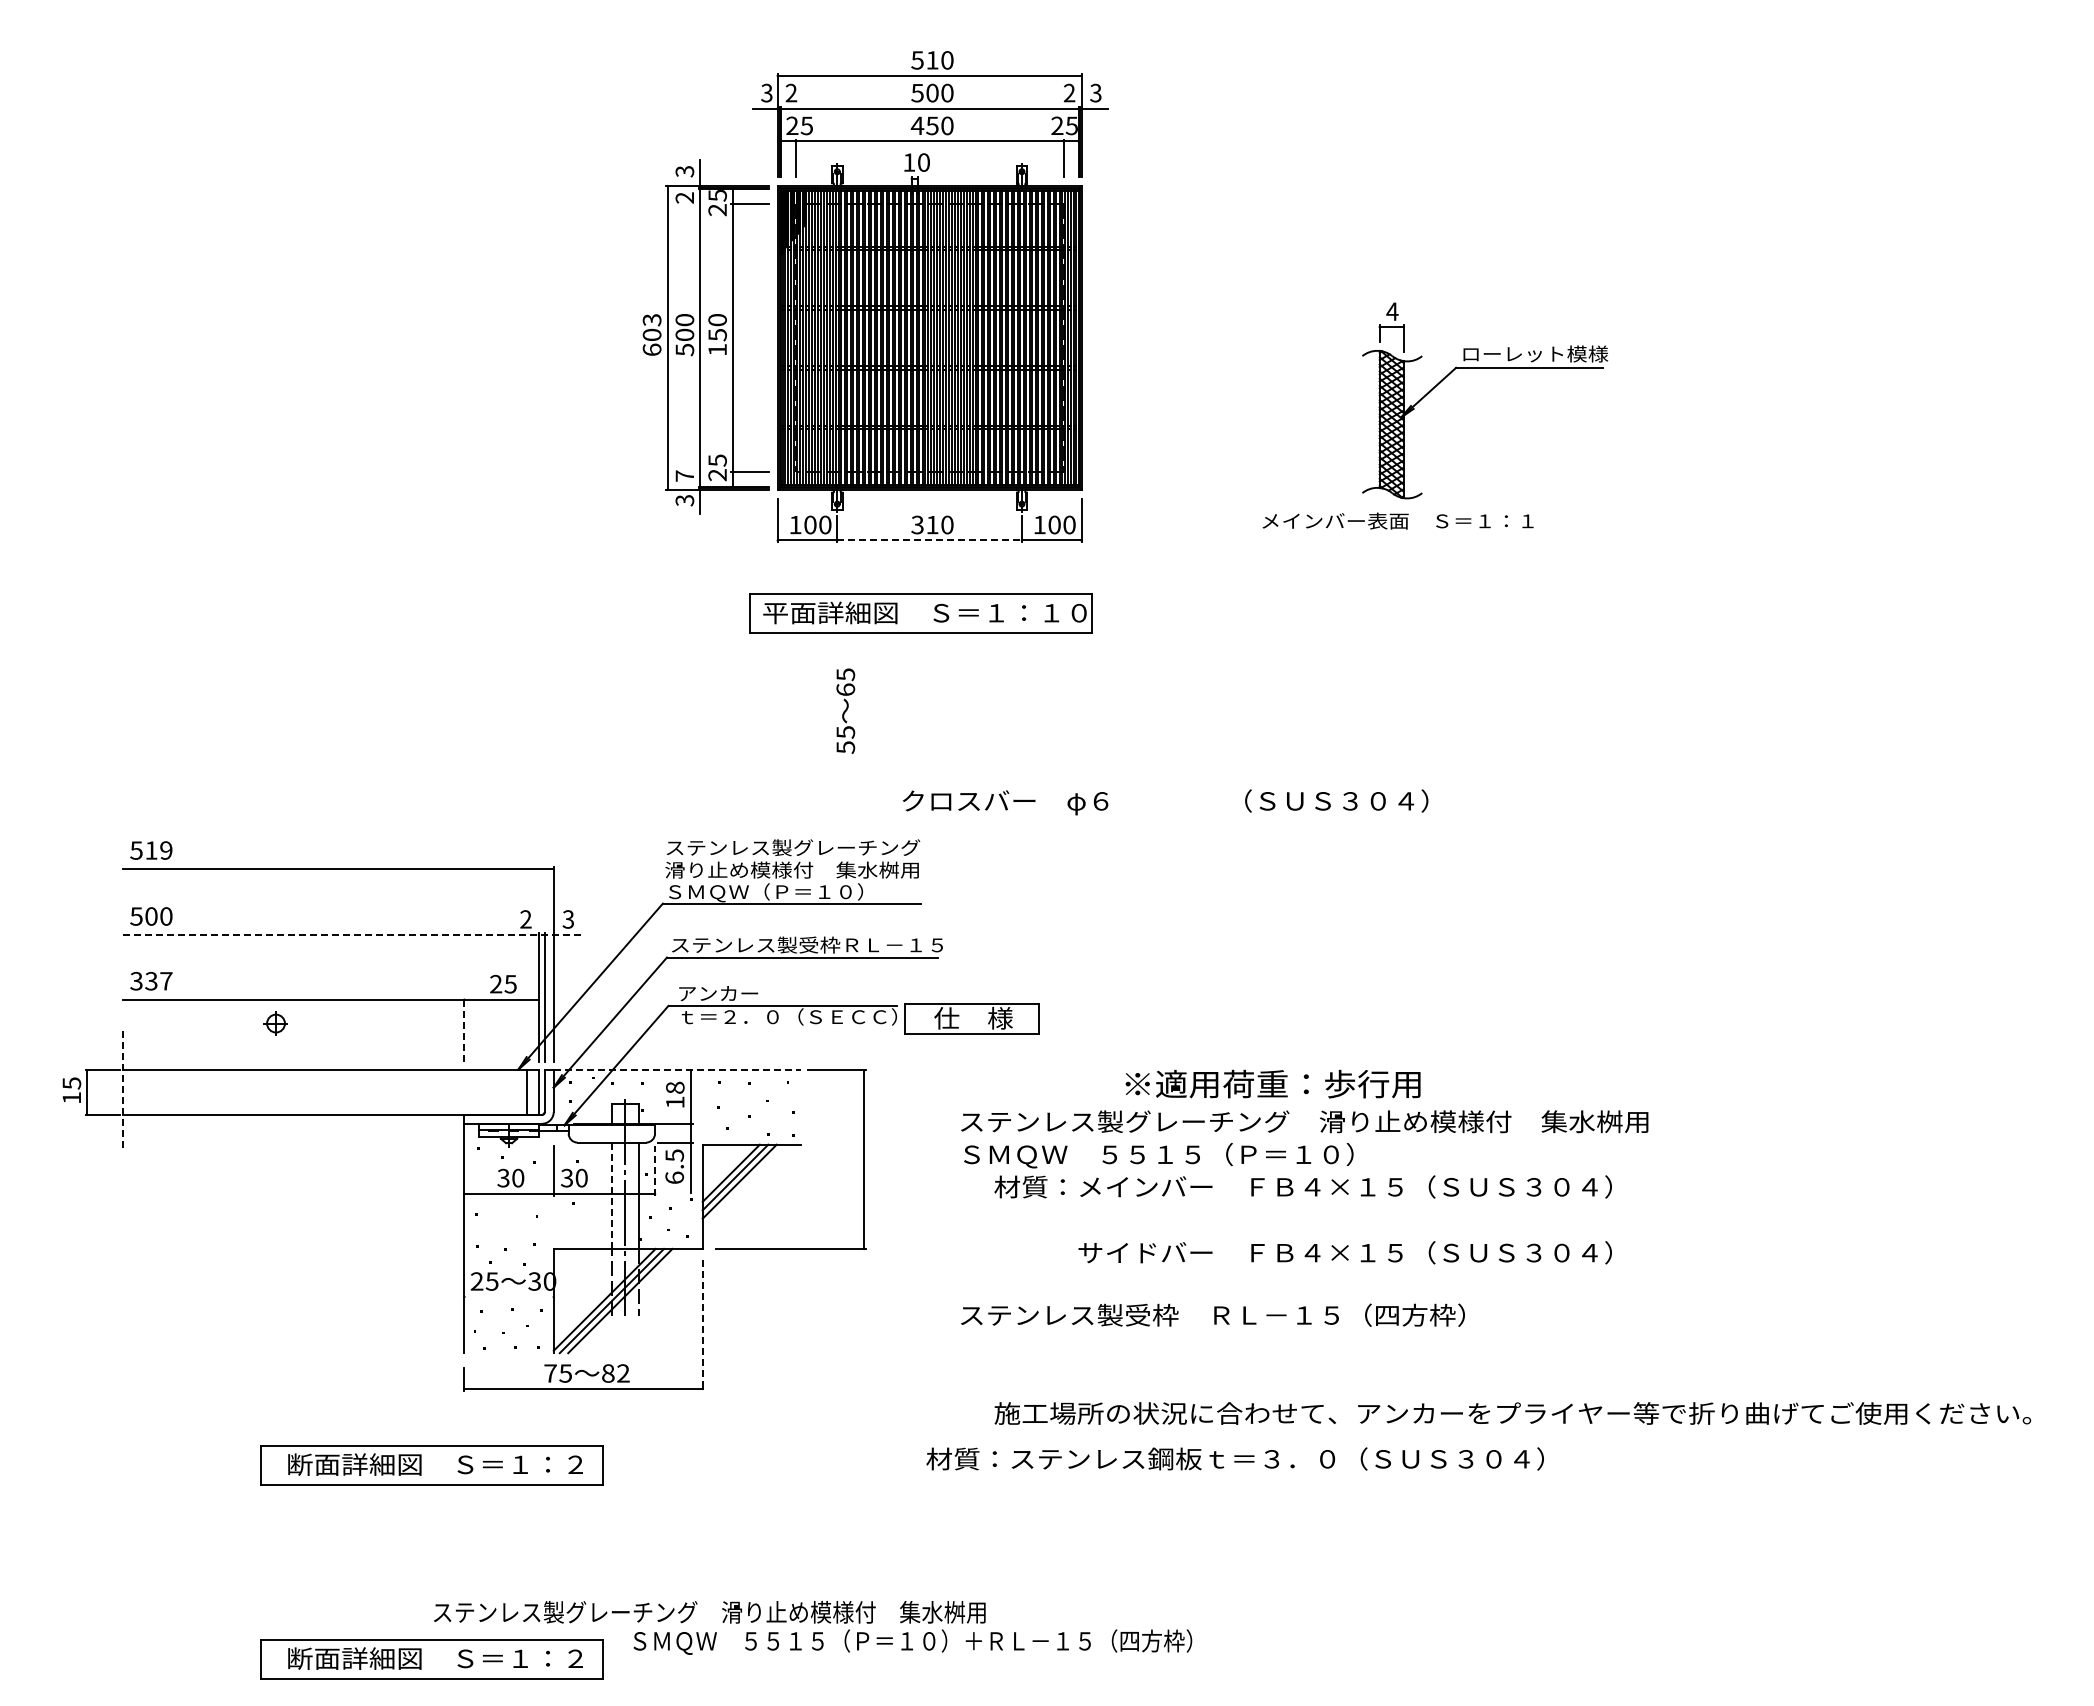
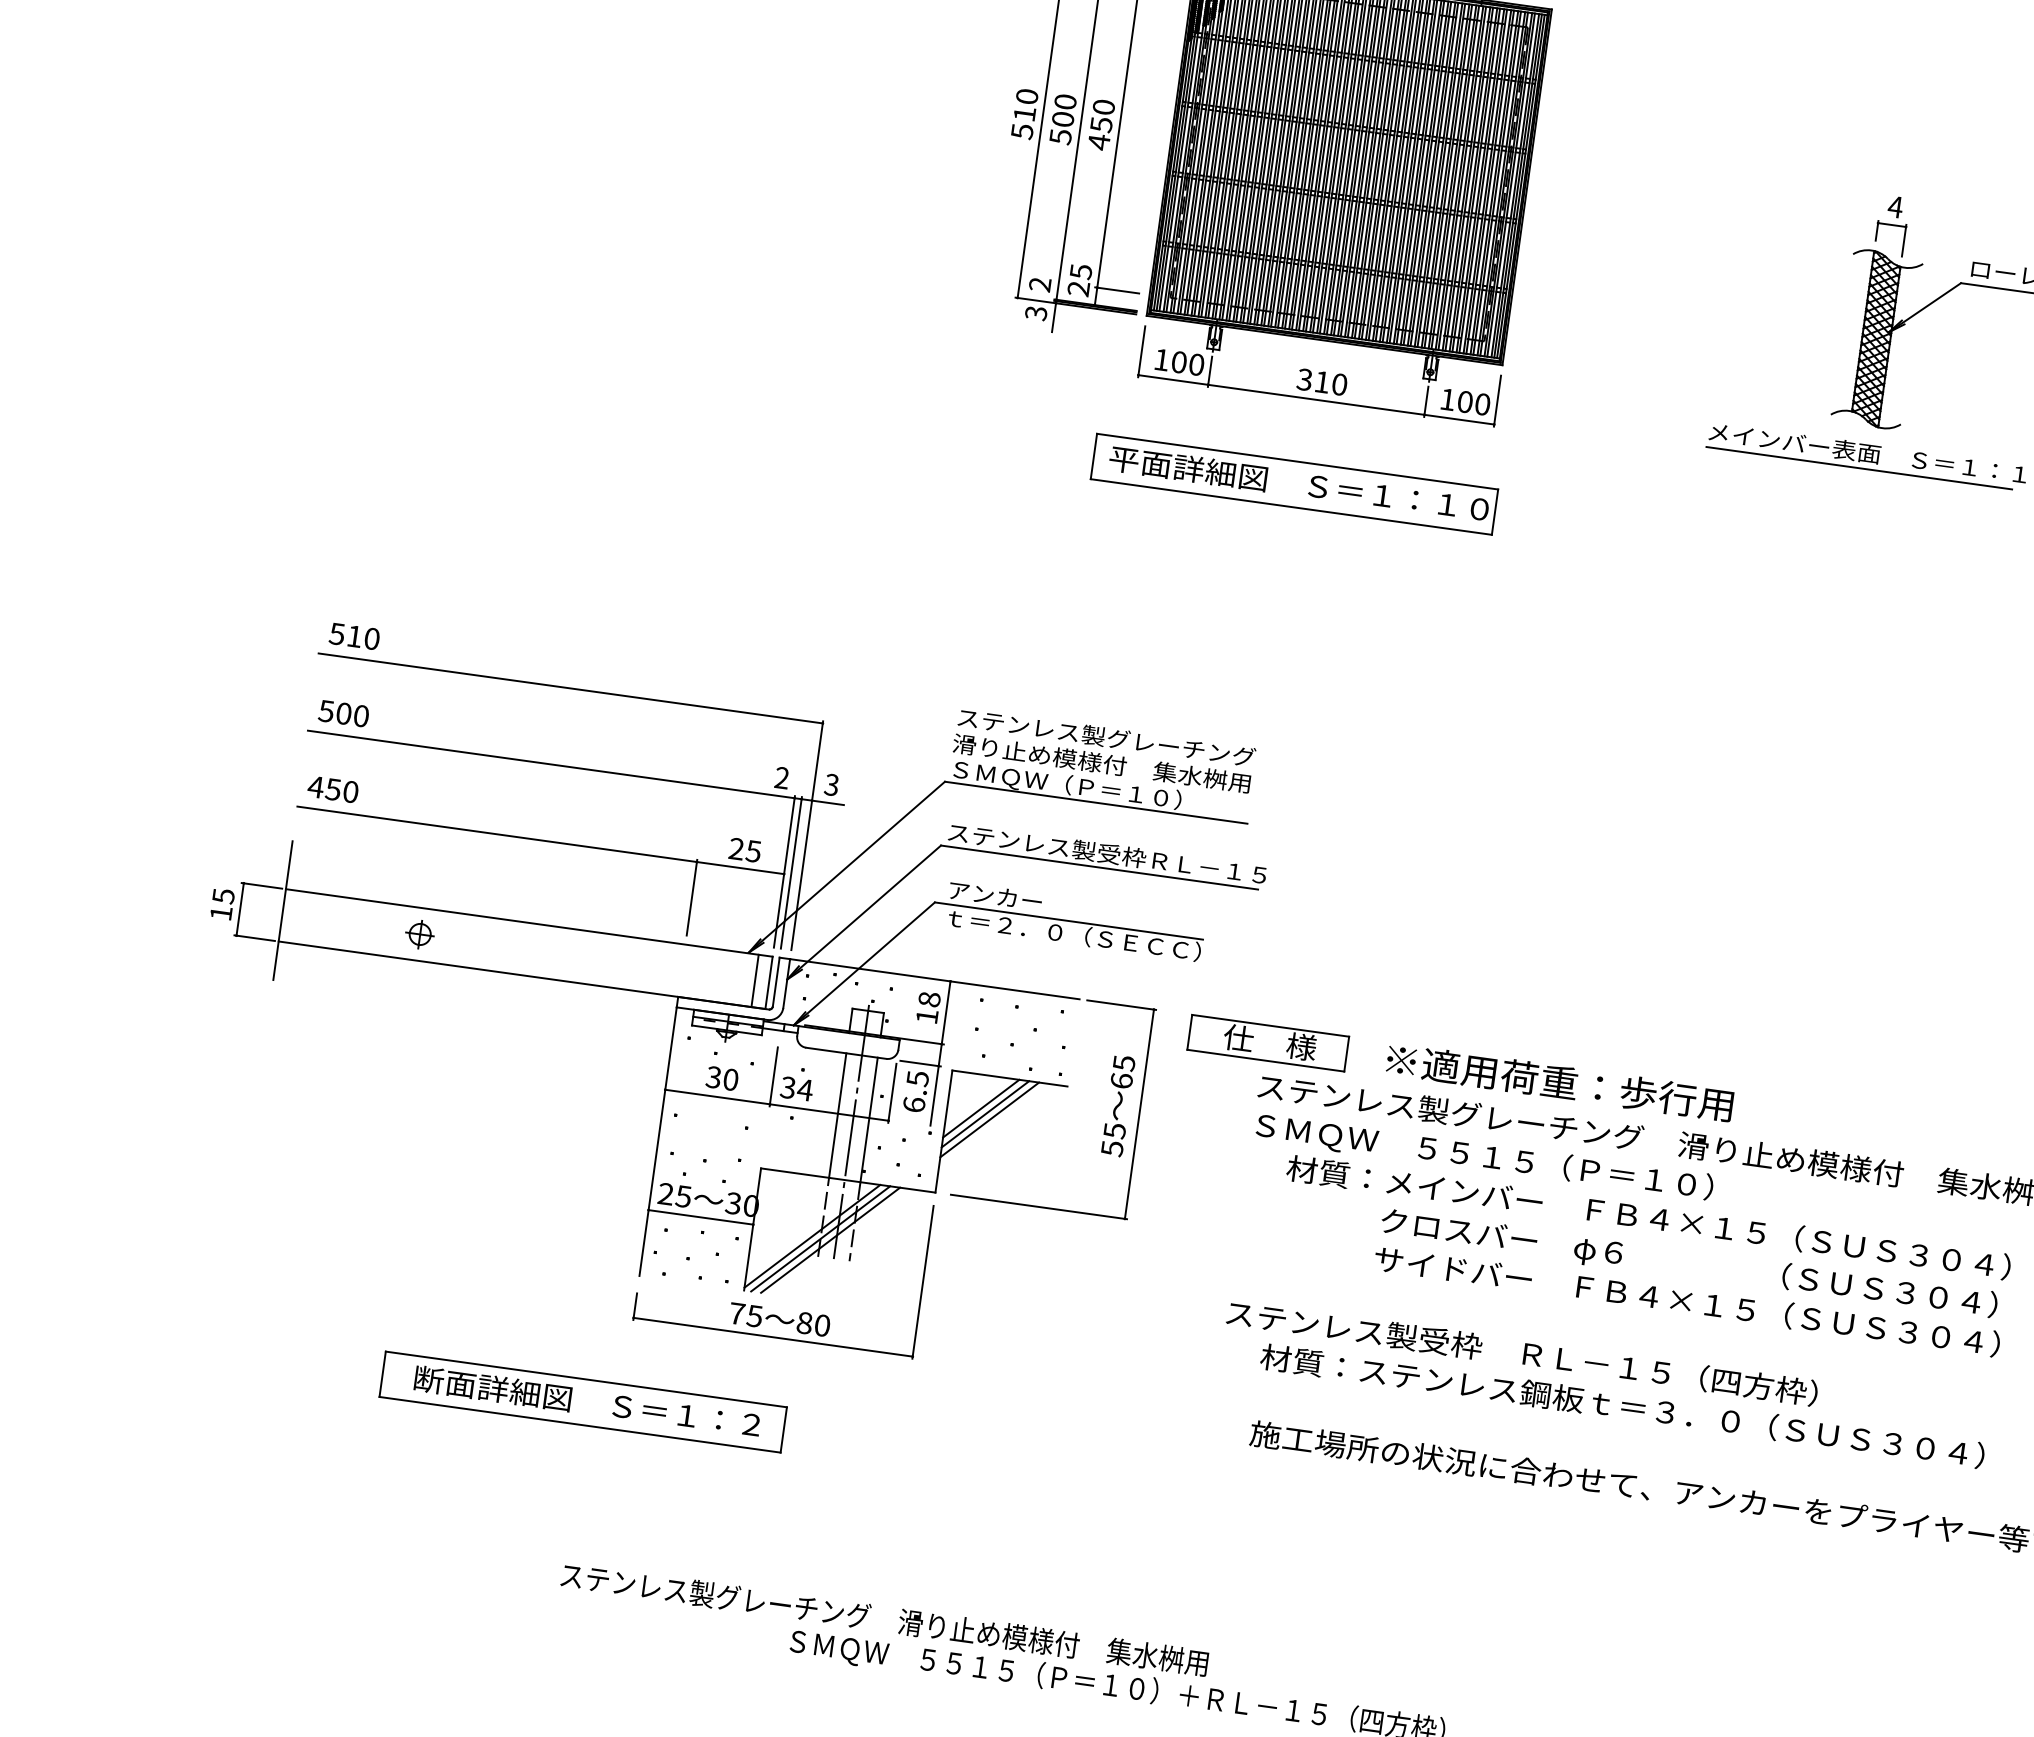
text: (651, 335) -> (1023, 114), 603 -> 510
text: (717, 349) -> (1098, 141), 150 -> 450
text: (684, 475) -> (1039, 283), 7 -> 2
line: (1391, 534) -> (1858, 467), added
line: (930, 540) -> (1317, 399), dashed -> solid
text: (845, 710) -> (1118, 1105), moved
text: (1165, 802) -> (1689, 1264), moved
text: (166, 850) -> (372, 638), 519 -> 510
line: (352, 934) -> (576, 767), dashed -> solid
text: (150, 980) -> (332, 788), 337 -> 450
part: (971, 1018) -> (1267, 1042), moved
part: (275, 1023) -> (419, 934), moved
line: (464, 1029) -> (692, 896), dashed -> solid
line: (677, 1070) -> (934, 979), dashed -> solid
text: (1272, 1083) -> (1559, 1081), moved
line: (123, 1088) -> (283, 910), dashed -> solid
line: (655, 1170) -> (892, 1093), dashed -> solid
text: (581, 1177) -> (805, 1089), 30 -> 34
line: (611, 1195) -> (837, 1115), dashed -> solid
line: (508, 1296) -> (700, 1216), added
line: (702, 1326) -> (922, 1283), dashed -> solid
text: (623, 1373) -> (822, 1325), 82 -> 80
text: (1234, 1458) -> (1621, 1405), moved
part: (431, 1659) -> (551, 1629), removed

